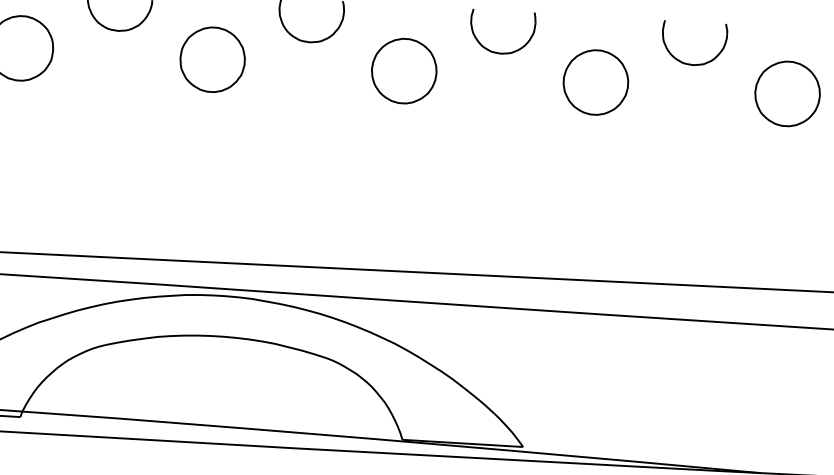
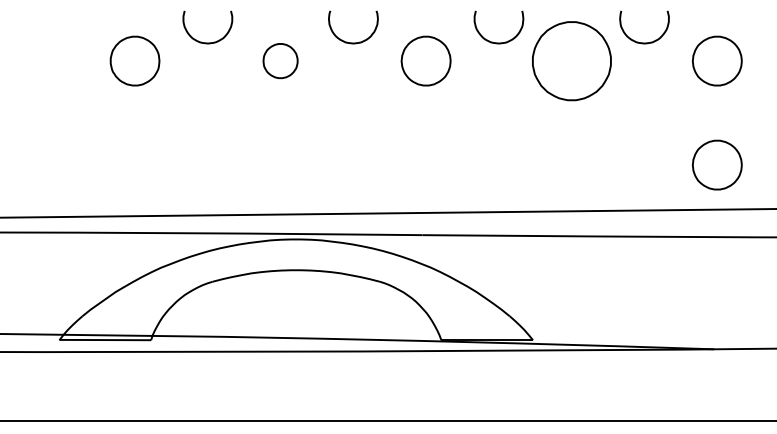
part: (212, 58) -> (280, 60), size x0.7
part: (595, 81) -> (571, 60), size x1.6
part: (778, 229) -> (716, 164), added

